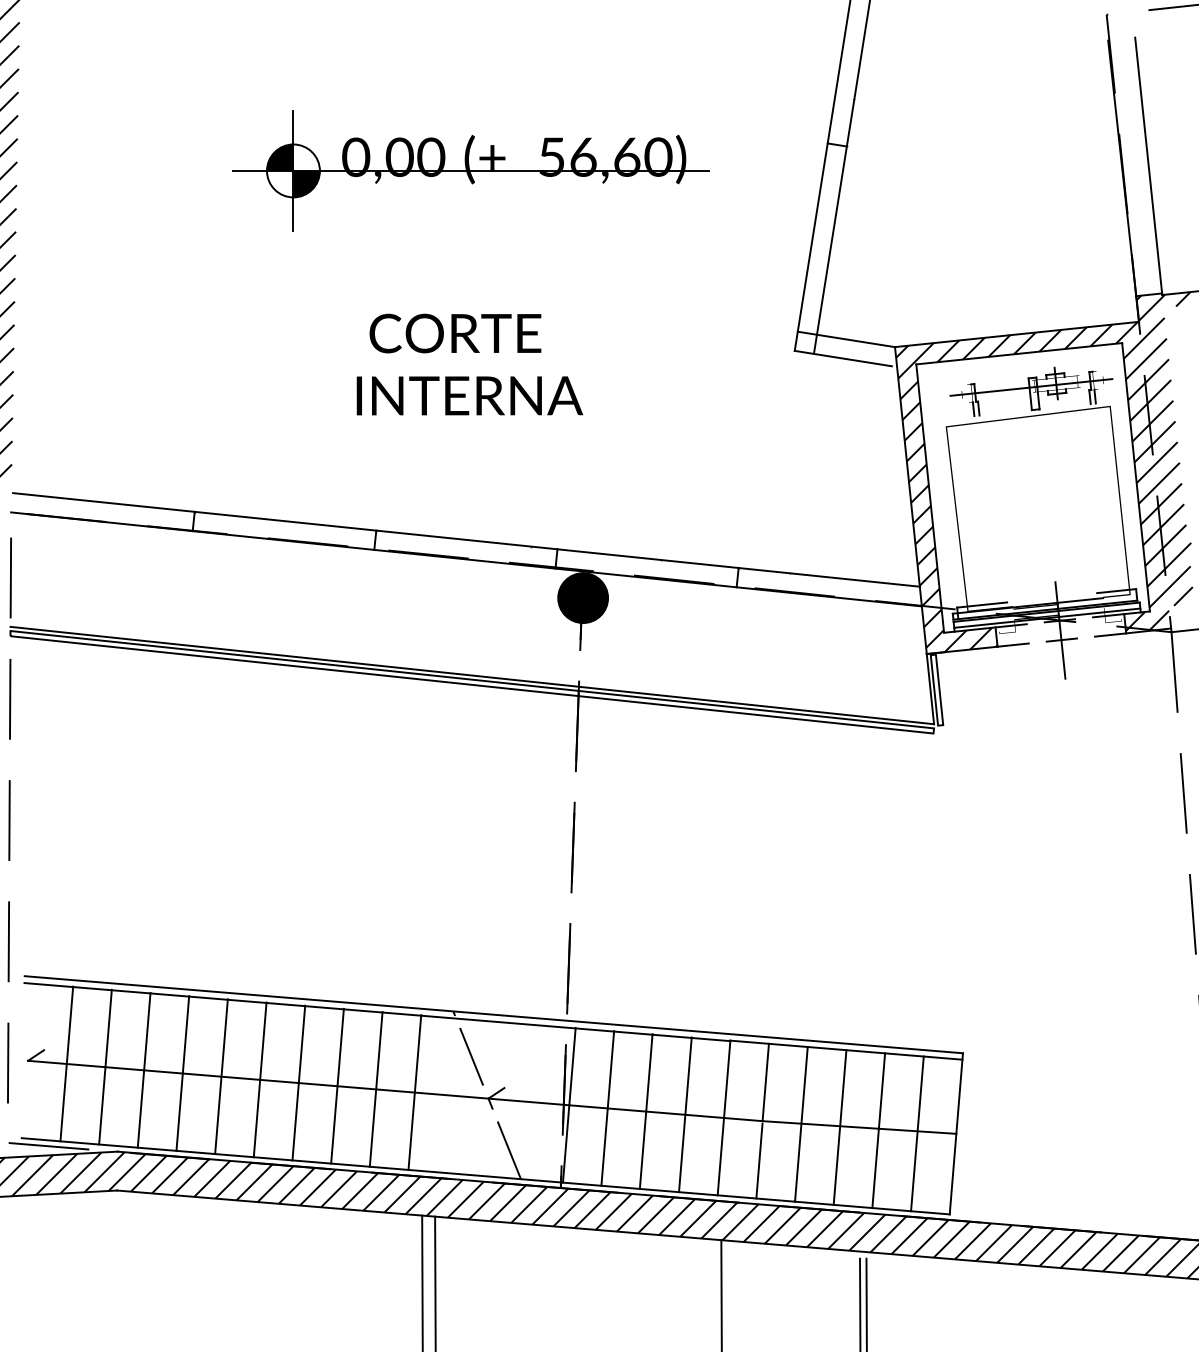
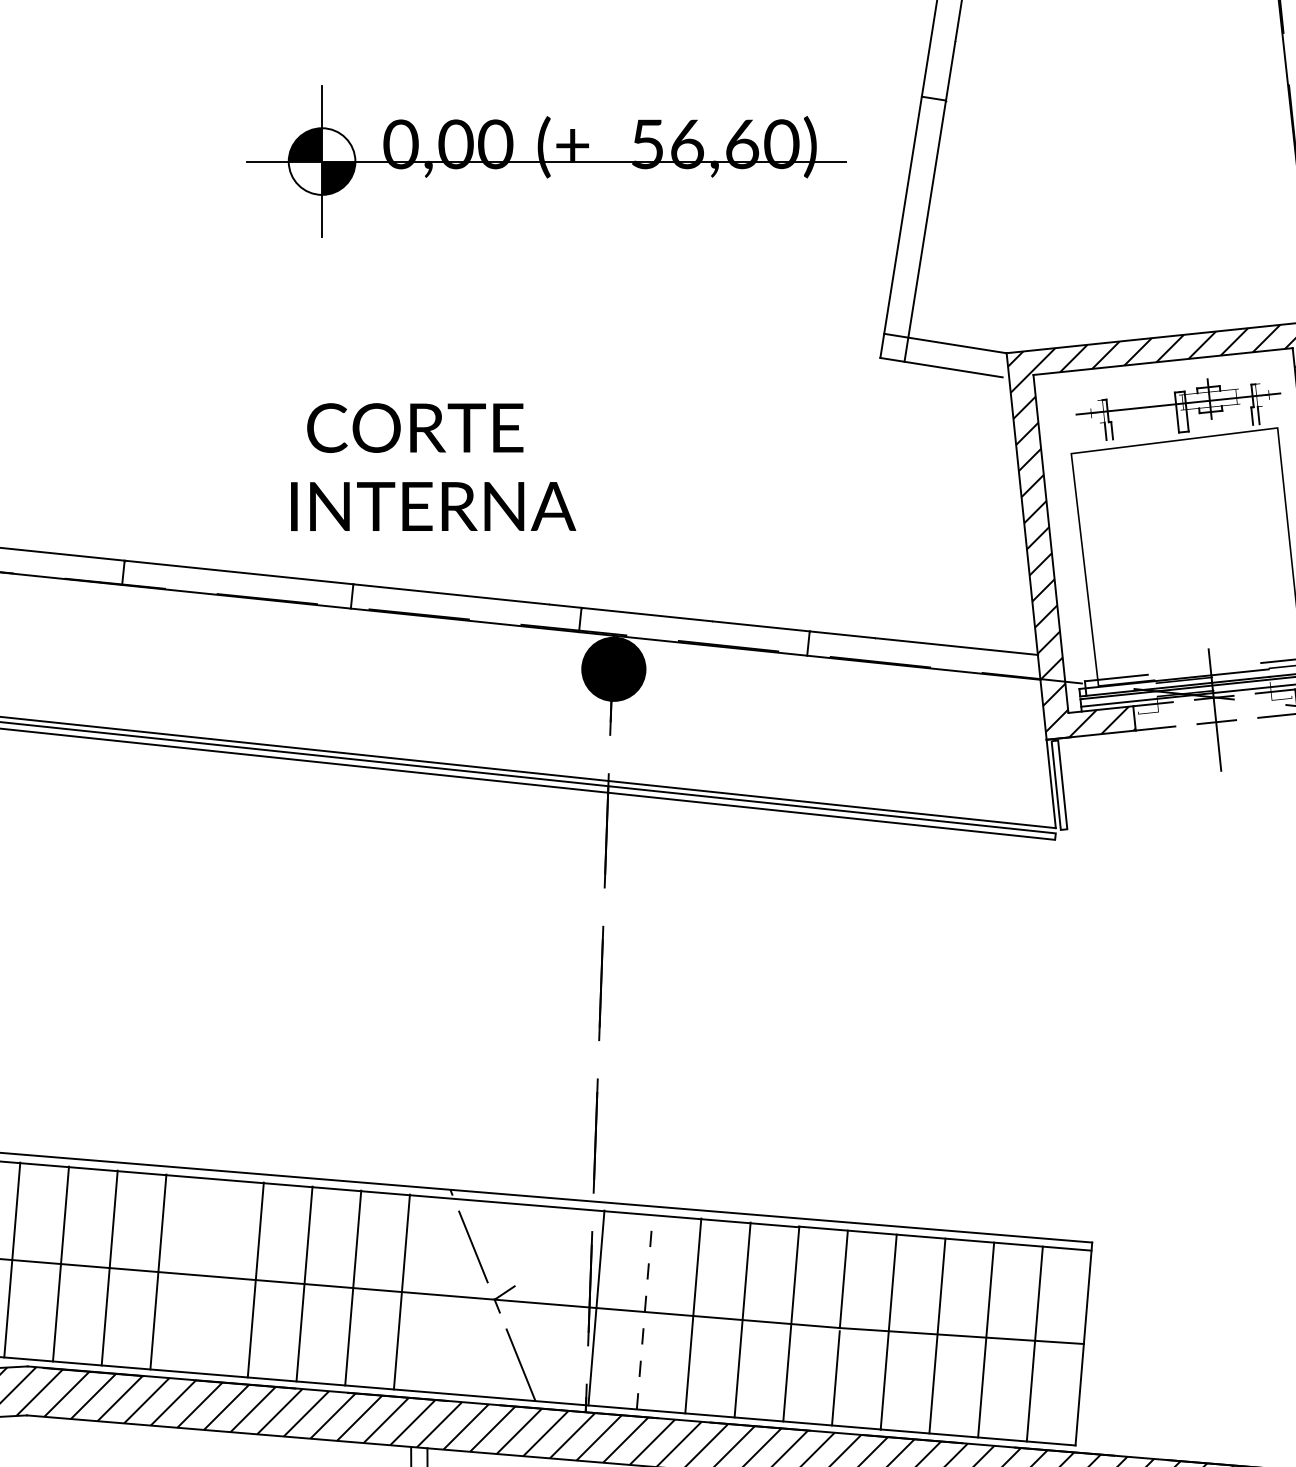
part: (470, 170) -> (545, 161), moved
text: (469, 364) -> (432, 467), moved
line: (259, 1079) -> (206, 1275), removed
line: (607, 1108) -> (644, 1312), solid -> dashed

